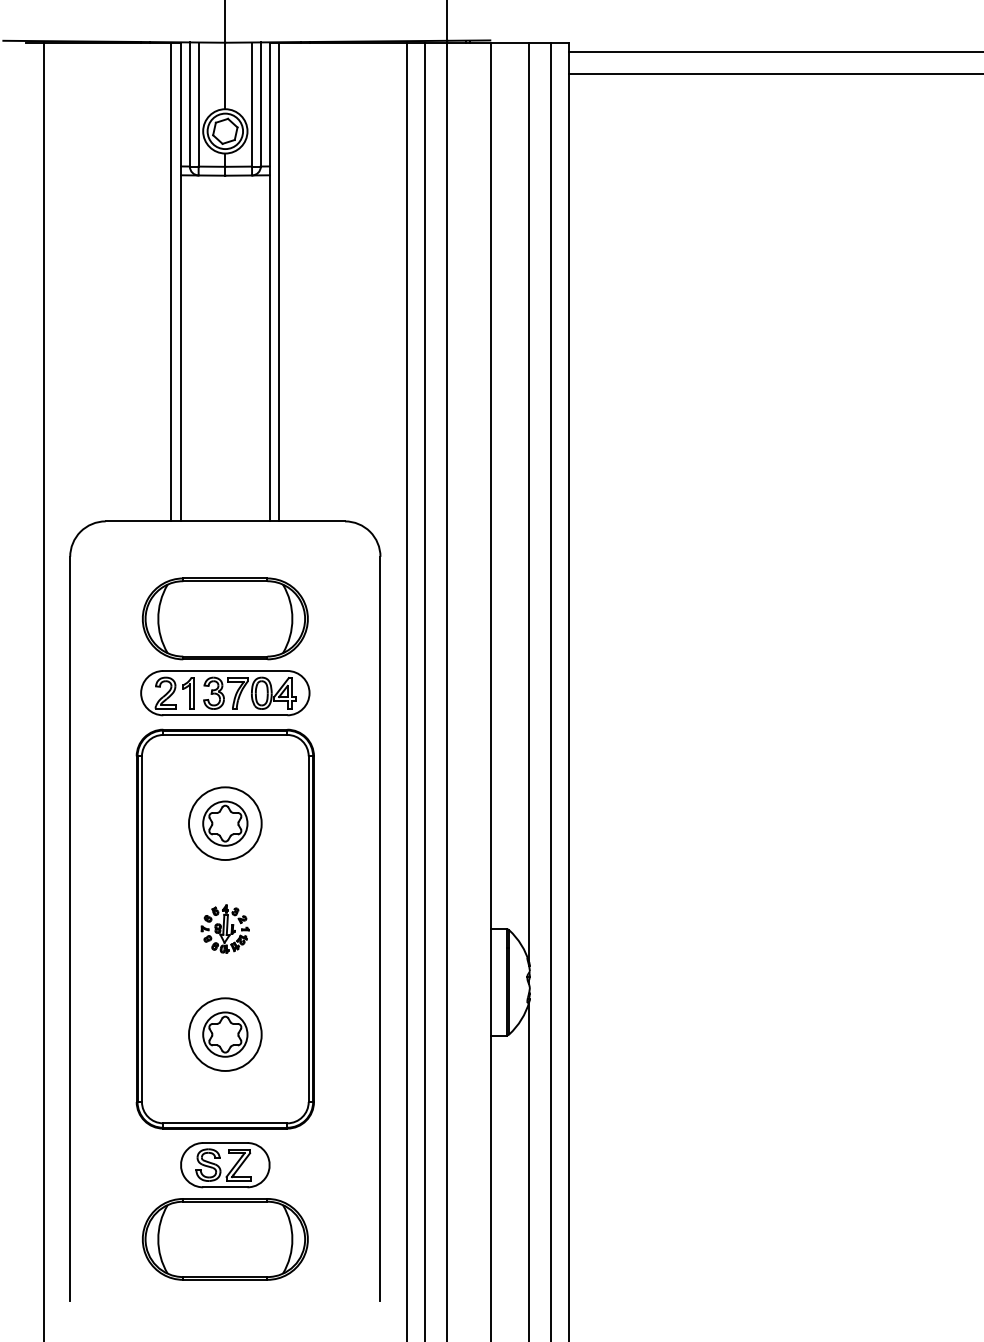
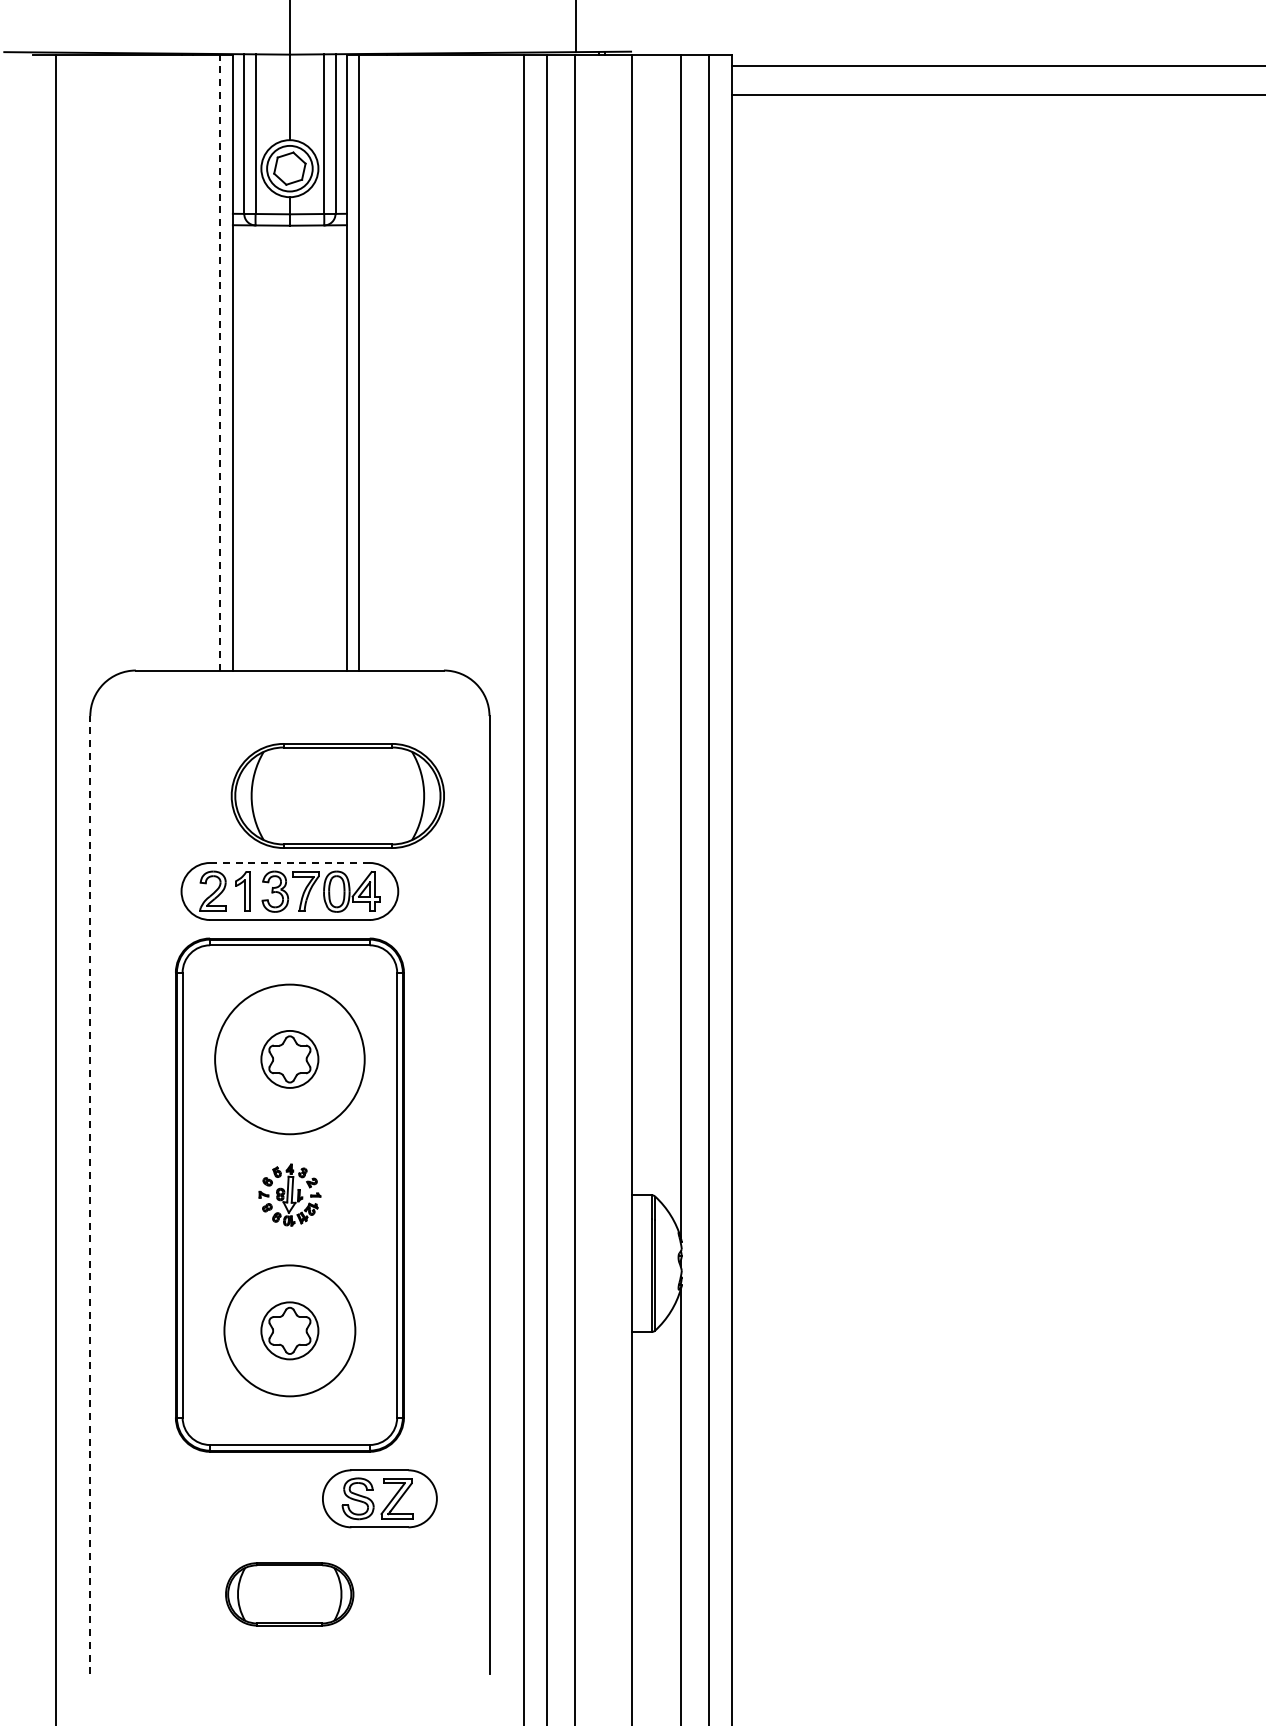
line: (171, 282) -> (220, 362), solid -> dashed
part: (225, 618) -> (337, 795), moved
line: (225, 670) -> (289, 862), solid -> dashed
circle: (225, 823) -> (289, 1059), size x1.6
line: (70, 928) -> (90, 1194), solid -> dashed
circle: (225, 1034) -> (289, 1330), size x1.4
part: (225, 1164) -> (379, 1498), moved
part: (225, 1239) -> (289, 1594), size x0.6

